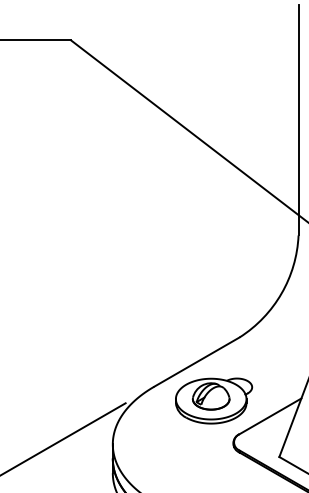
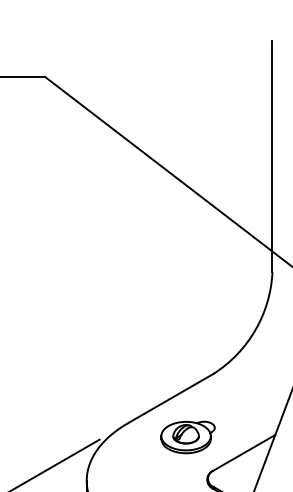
part: (214, 400) -> (188, 436), size x0.7

